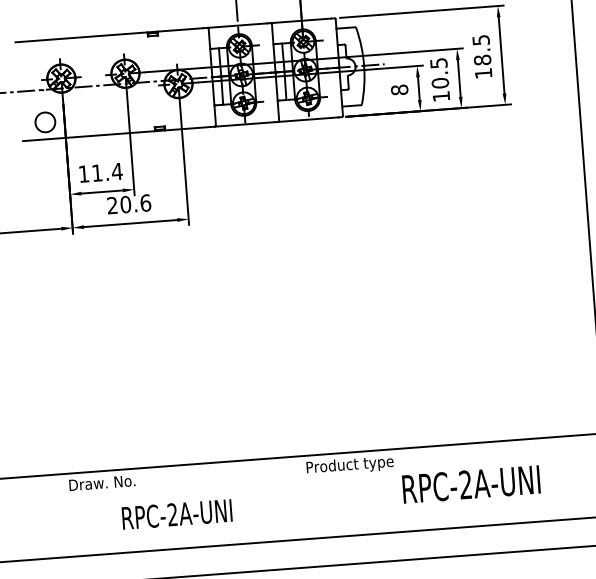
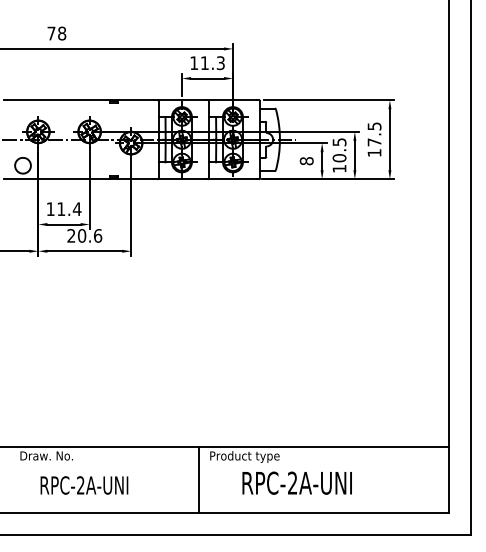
text: (482, 60) -> (374, 142), 18.5 -> 17.5
text: (470, 483) -> (296, 482), moved
line: (295, 498) -> (199, 479), added
text: (177, 514) -> (84, 485), moved

